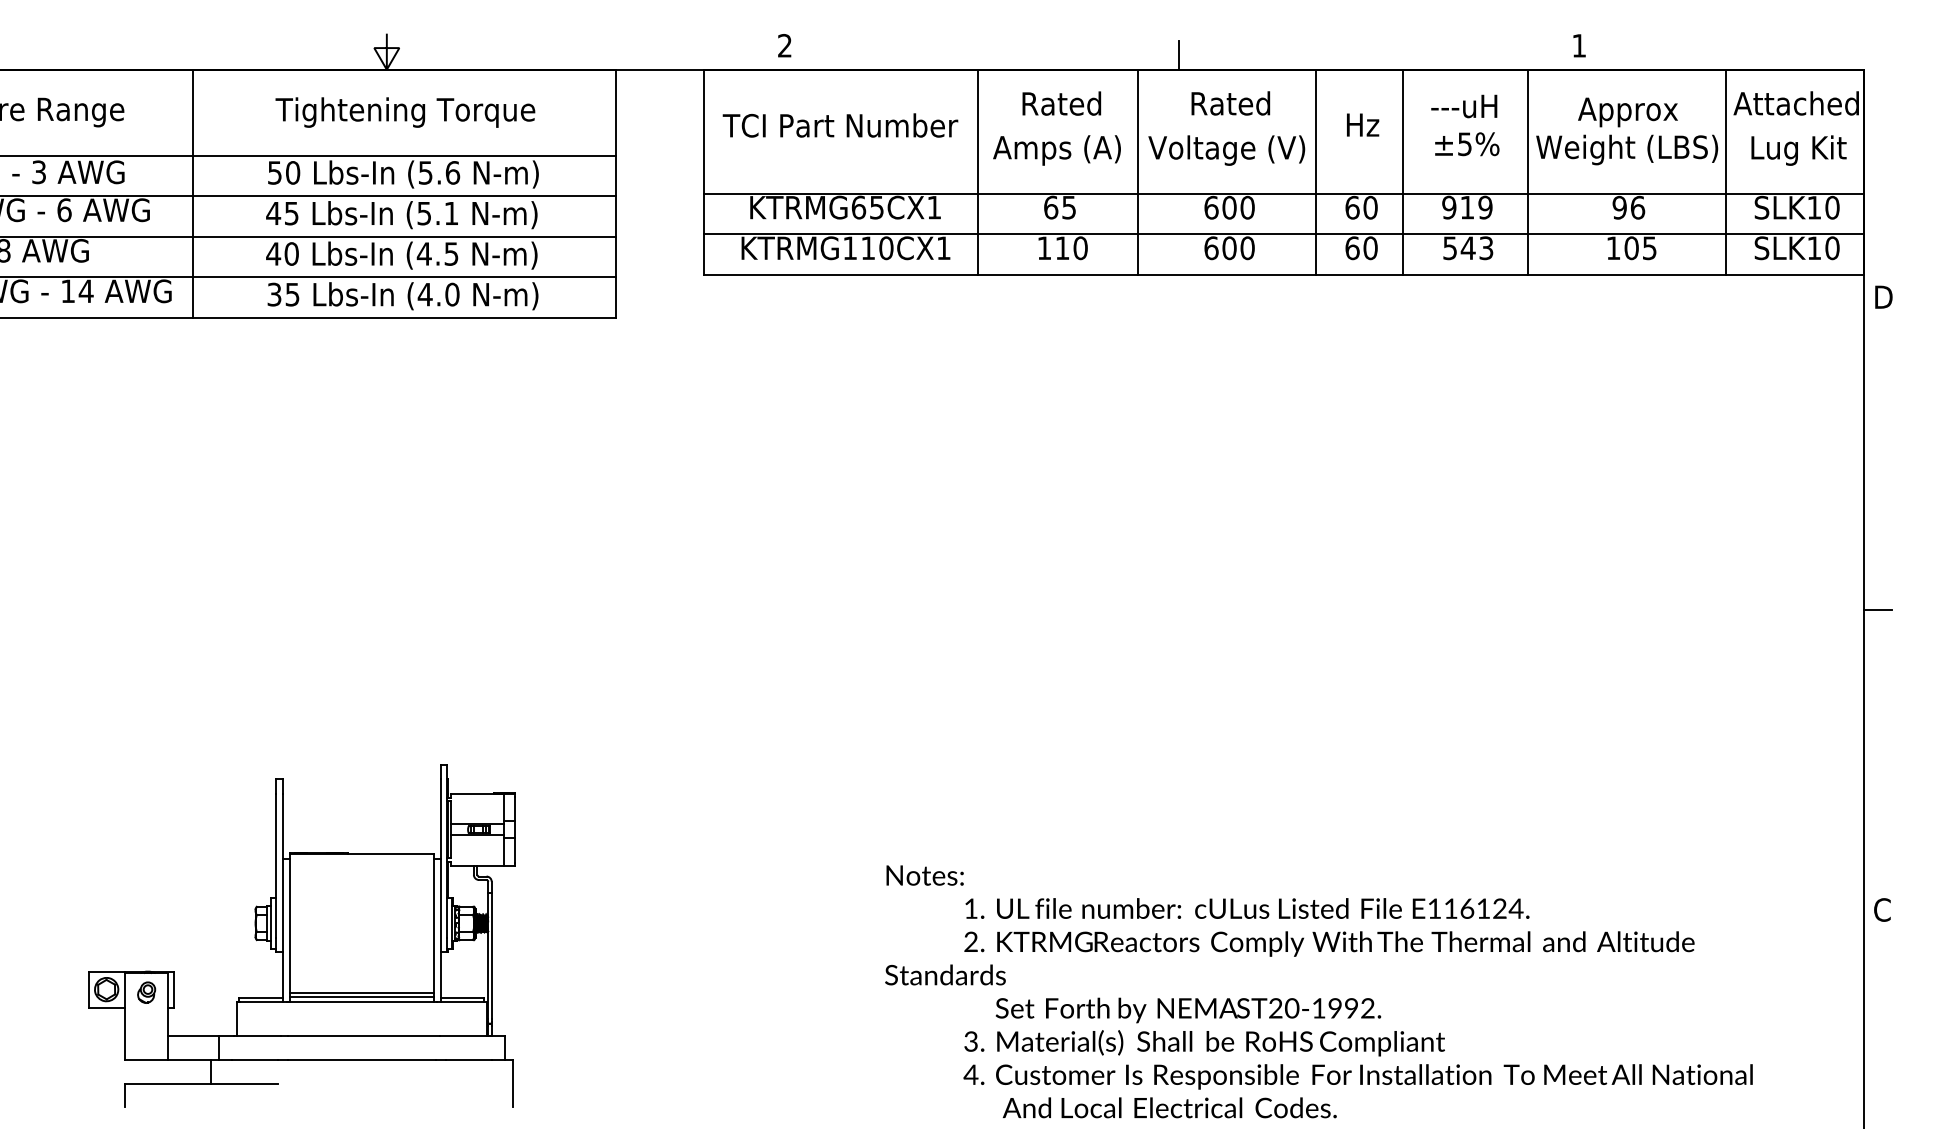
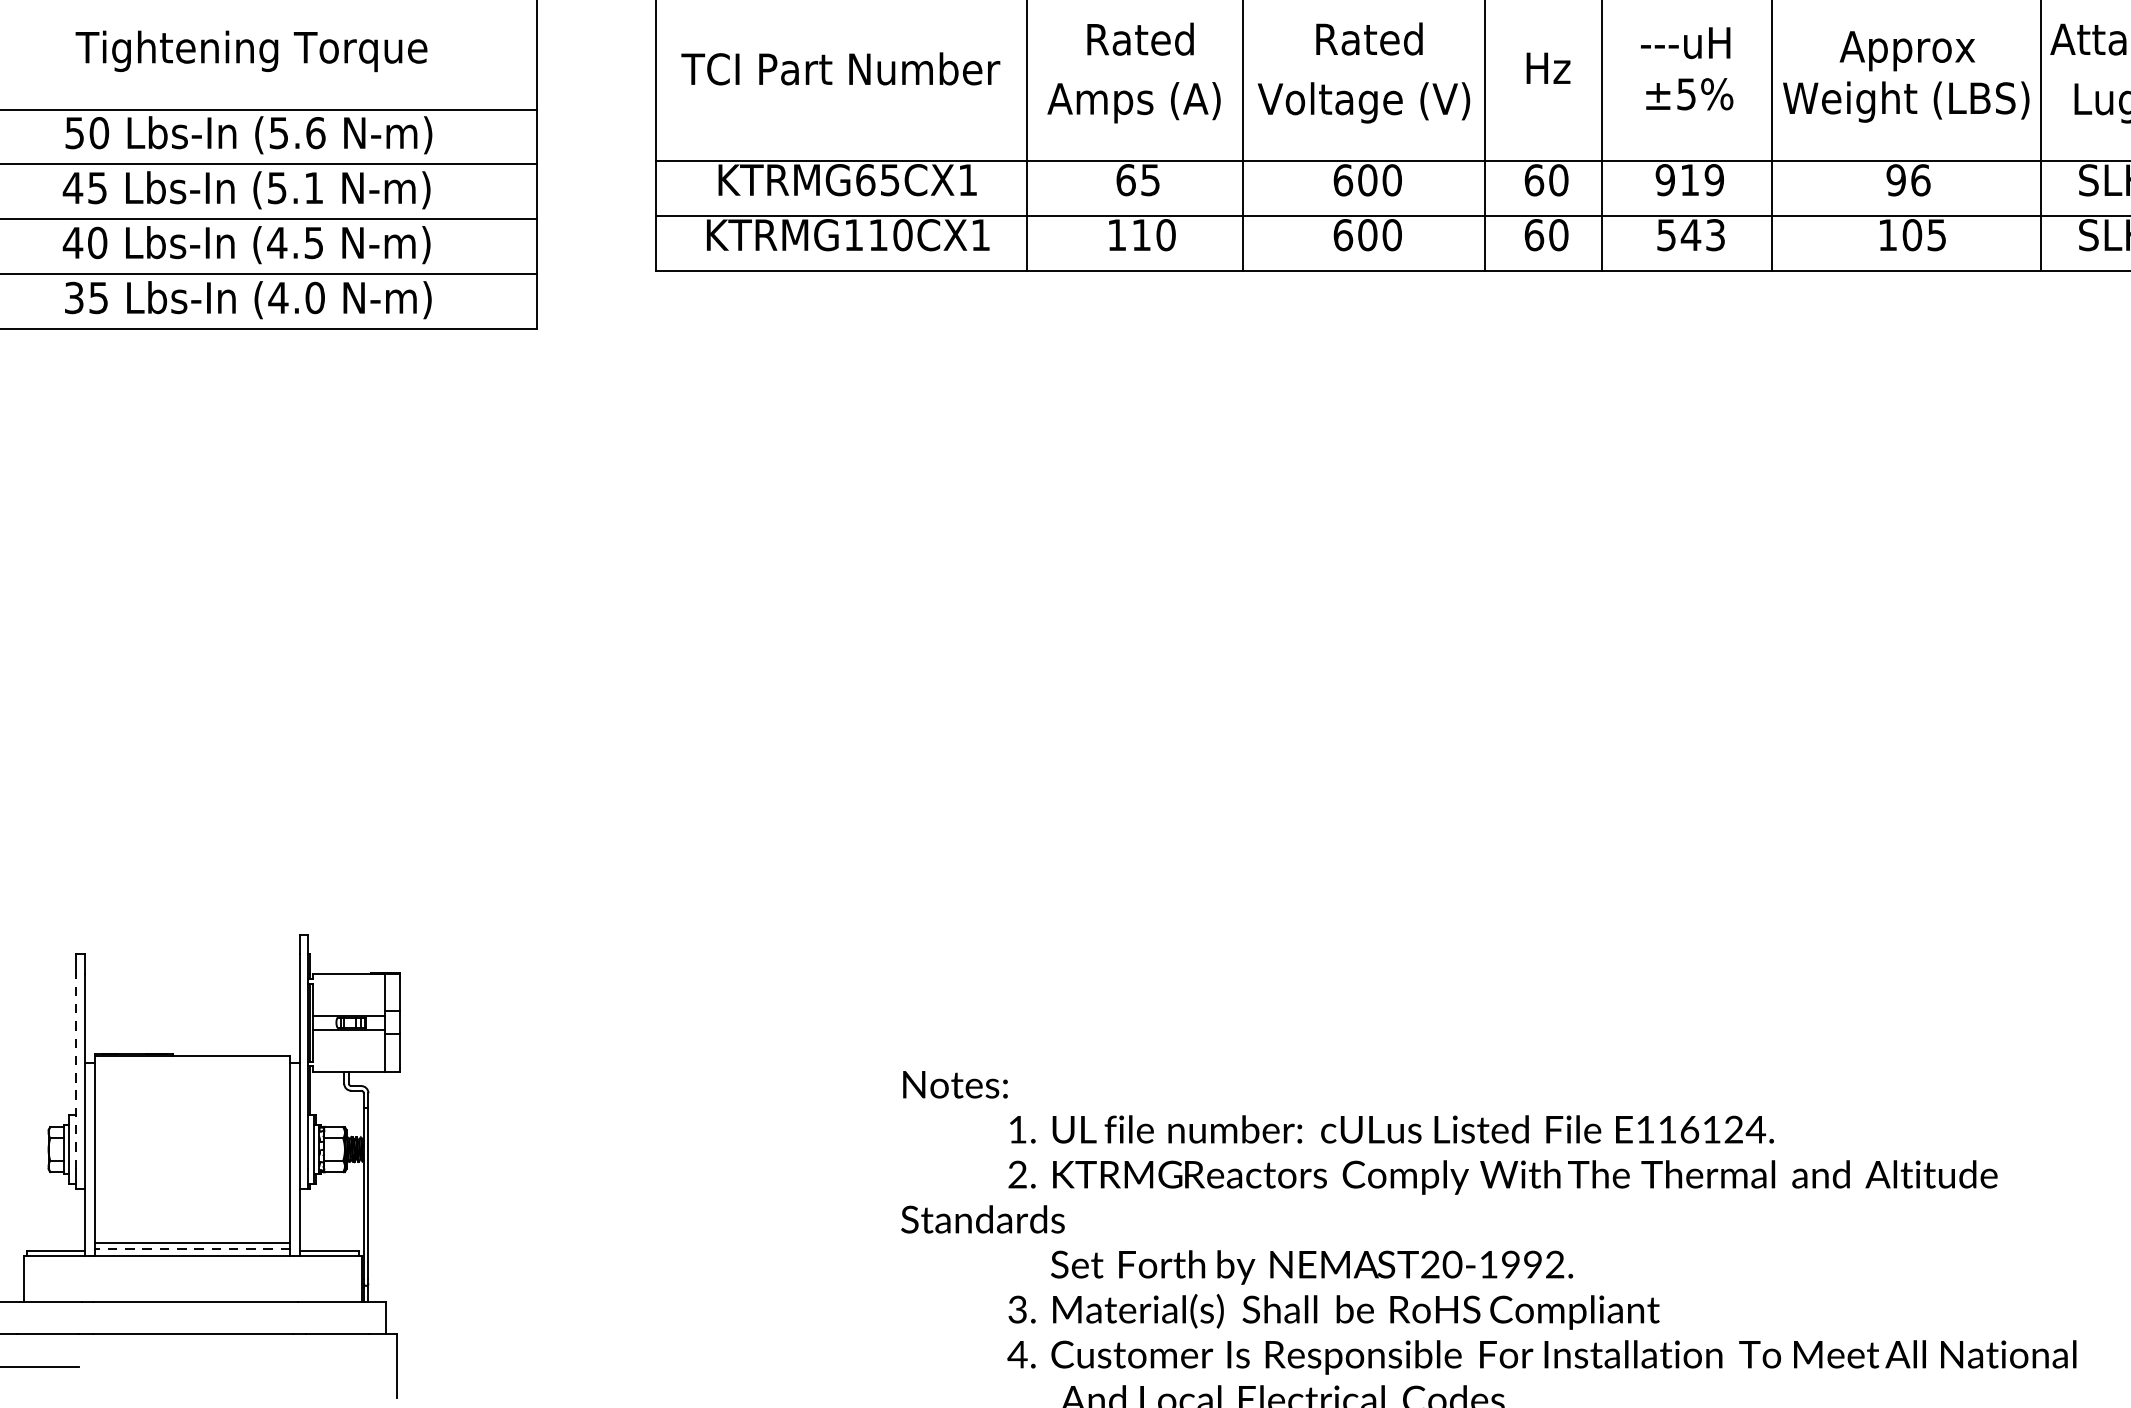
line: (275, 865) -> (75, 1071), solid -> dashed
line: (361, 997) -> (192, 1249), solid -> dashed

